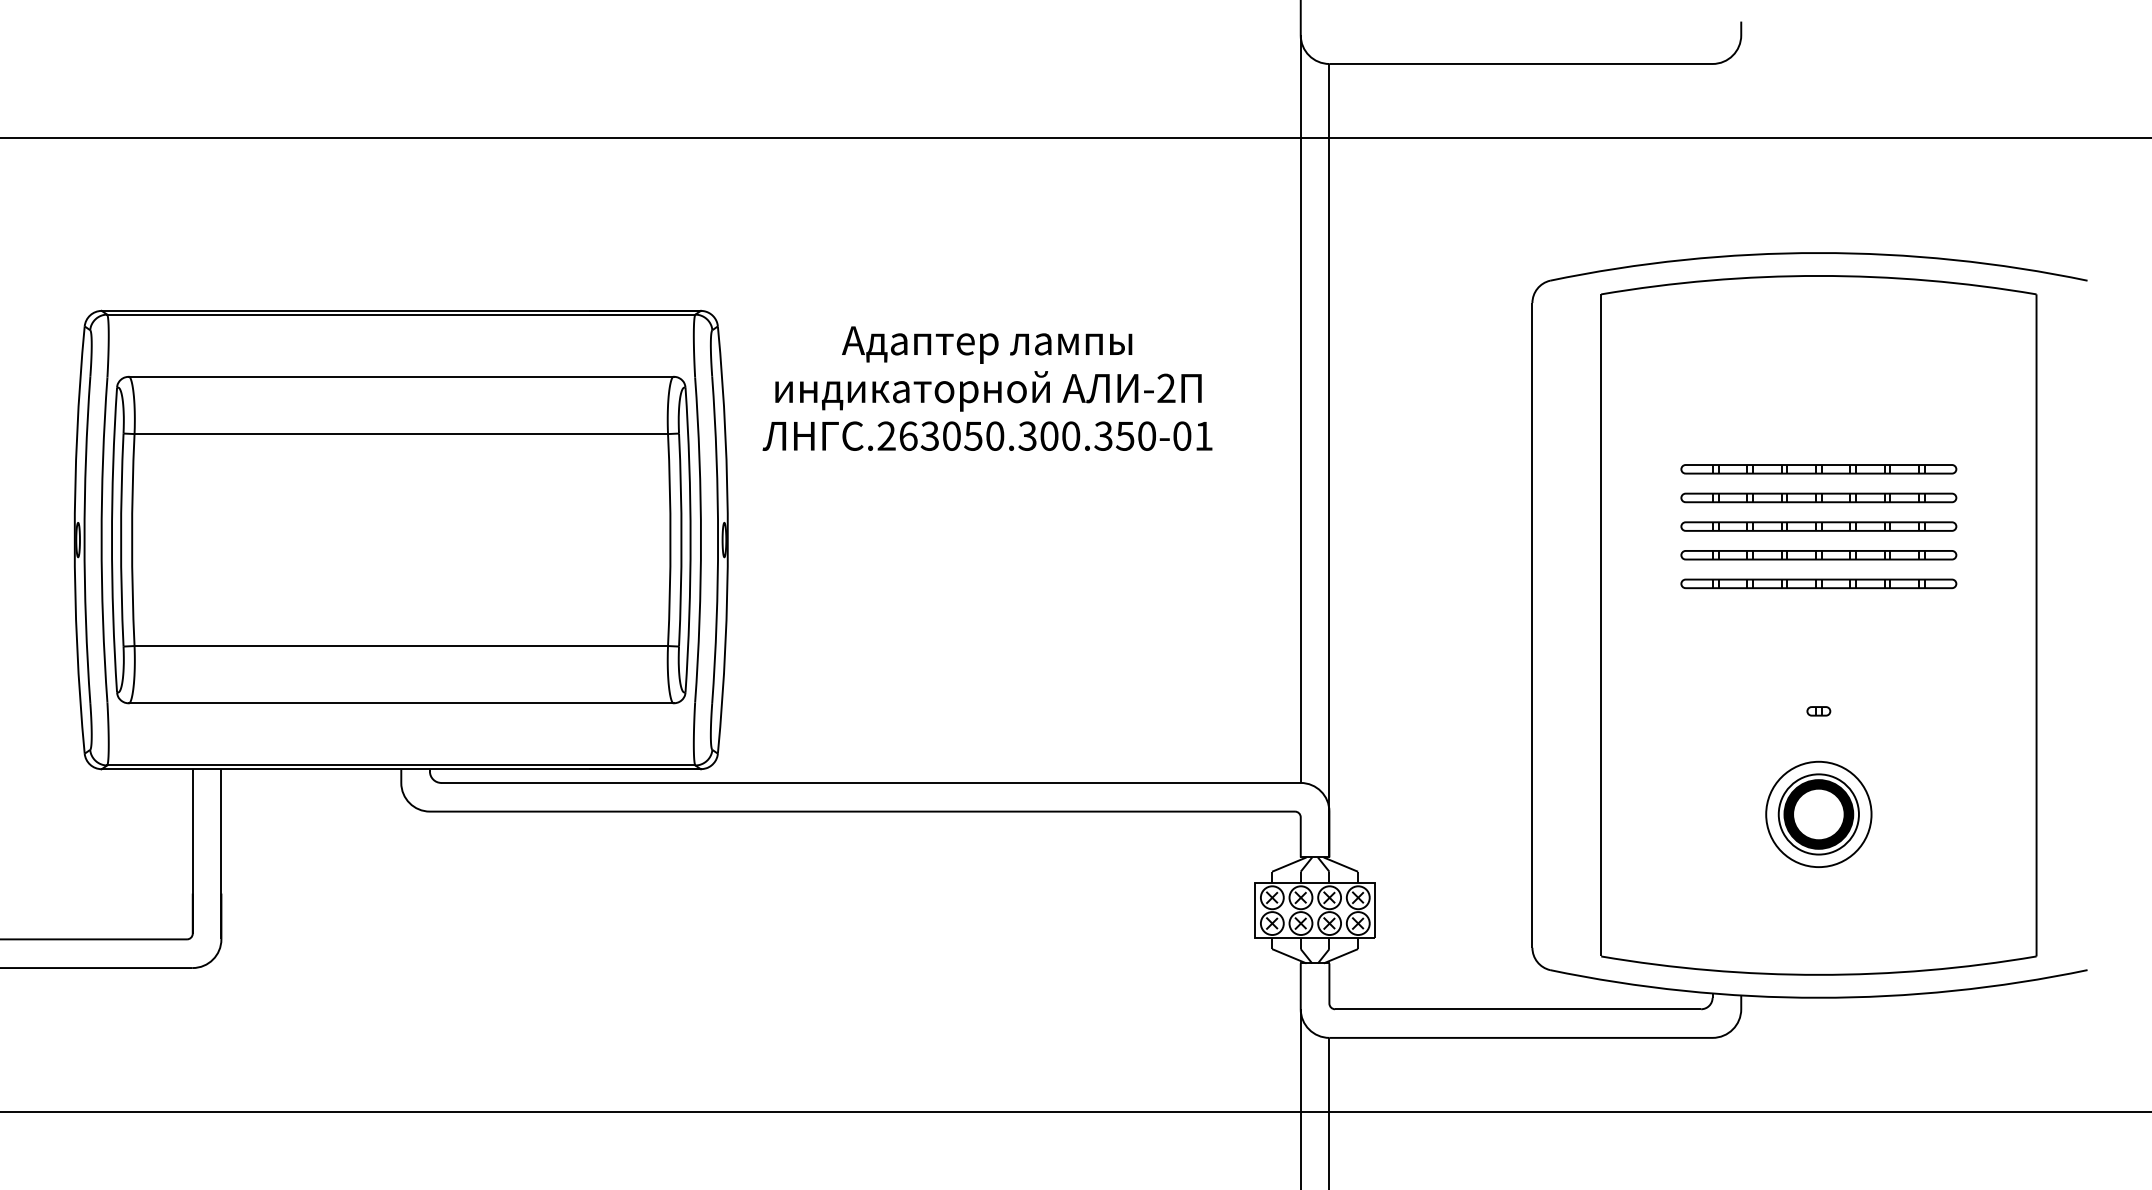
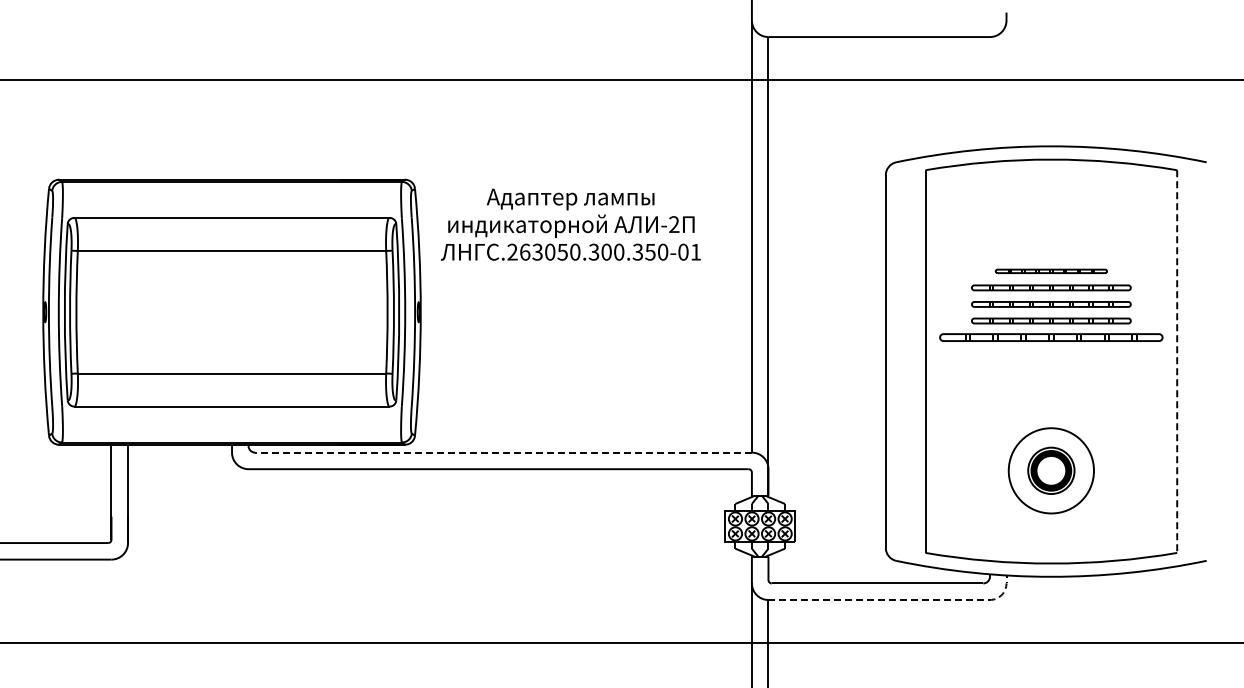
part: (1819, 469) -> (1051, 271), size x0.7
part: (1819, 583) -> (1051, 337), size x1.4
line: (2037, 627) -> (1177, 362), solid -> dashed
part: (1817, 710) -> (1050, 410), removed
line: (870, 782) -> (503, 452), solid -> dashed
circle: (1817, 813) -> (1050, 470), size x1.4
line: (1564, 1037) -> (904, 599), solid -> dashed

